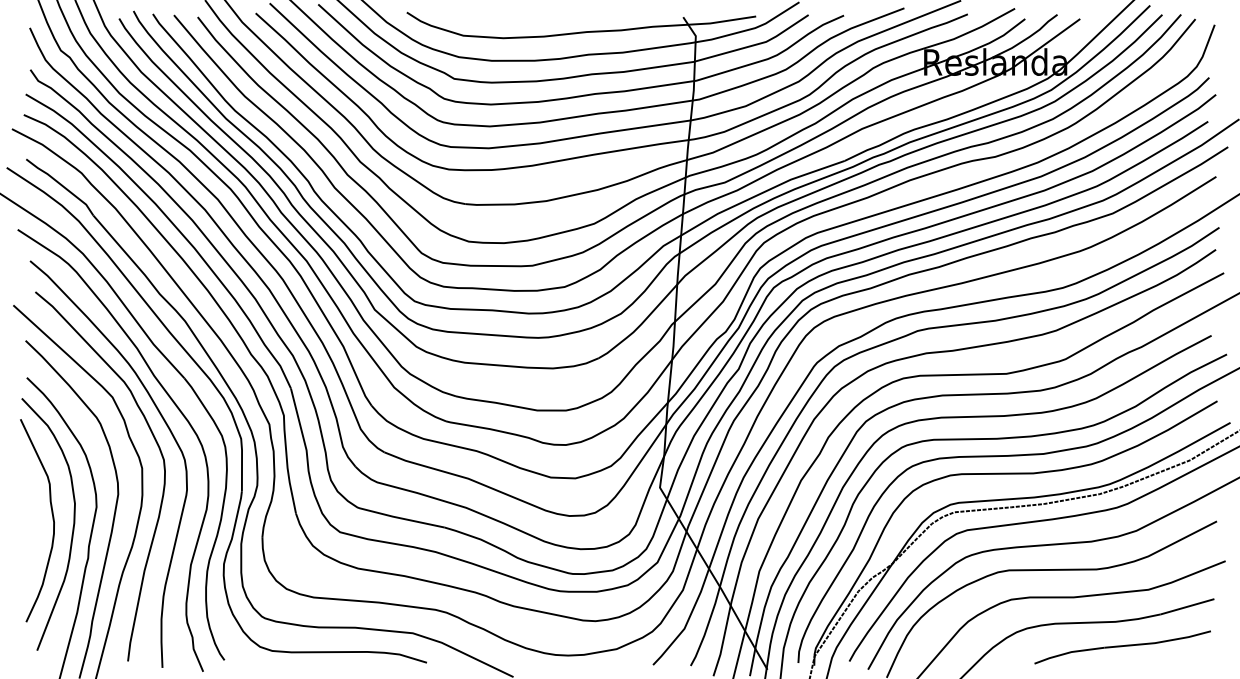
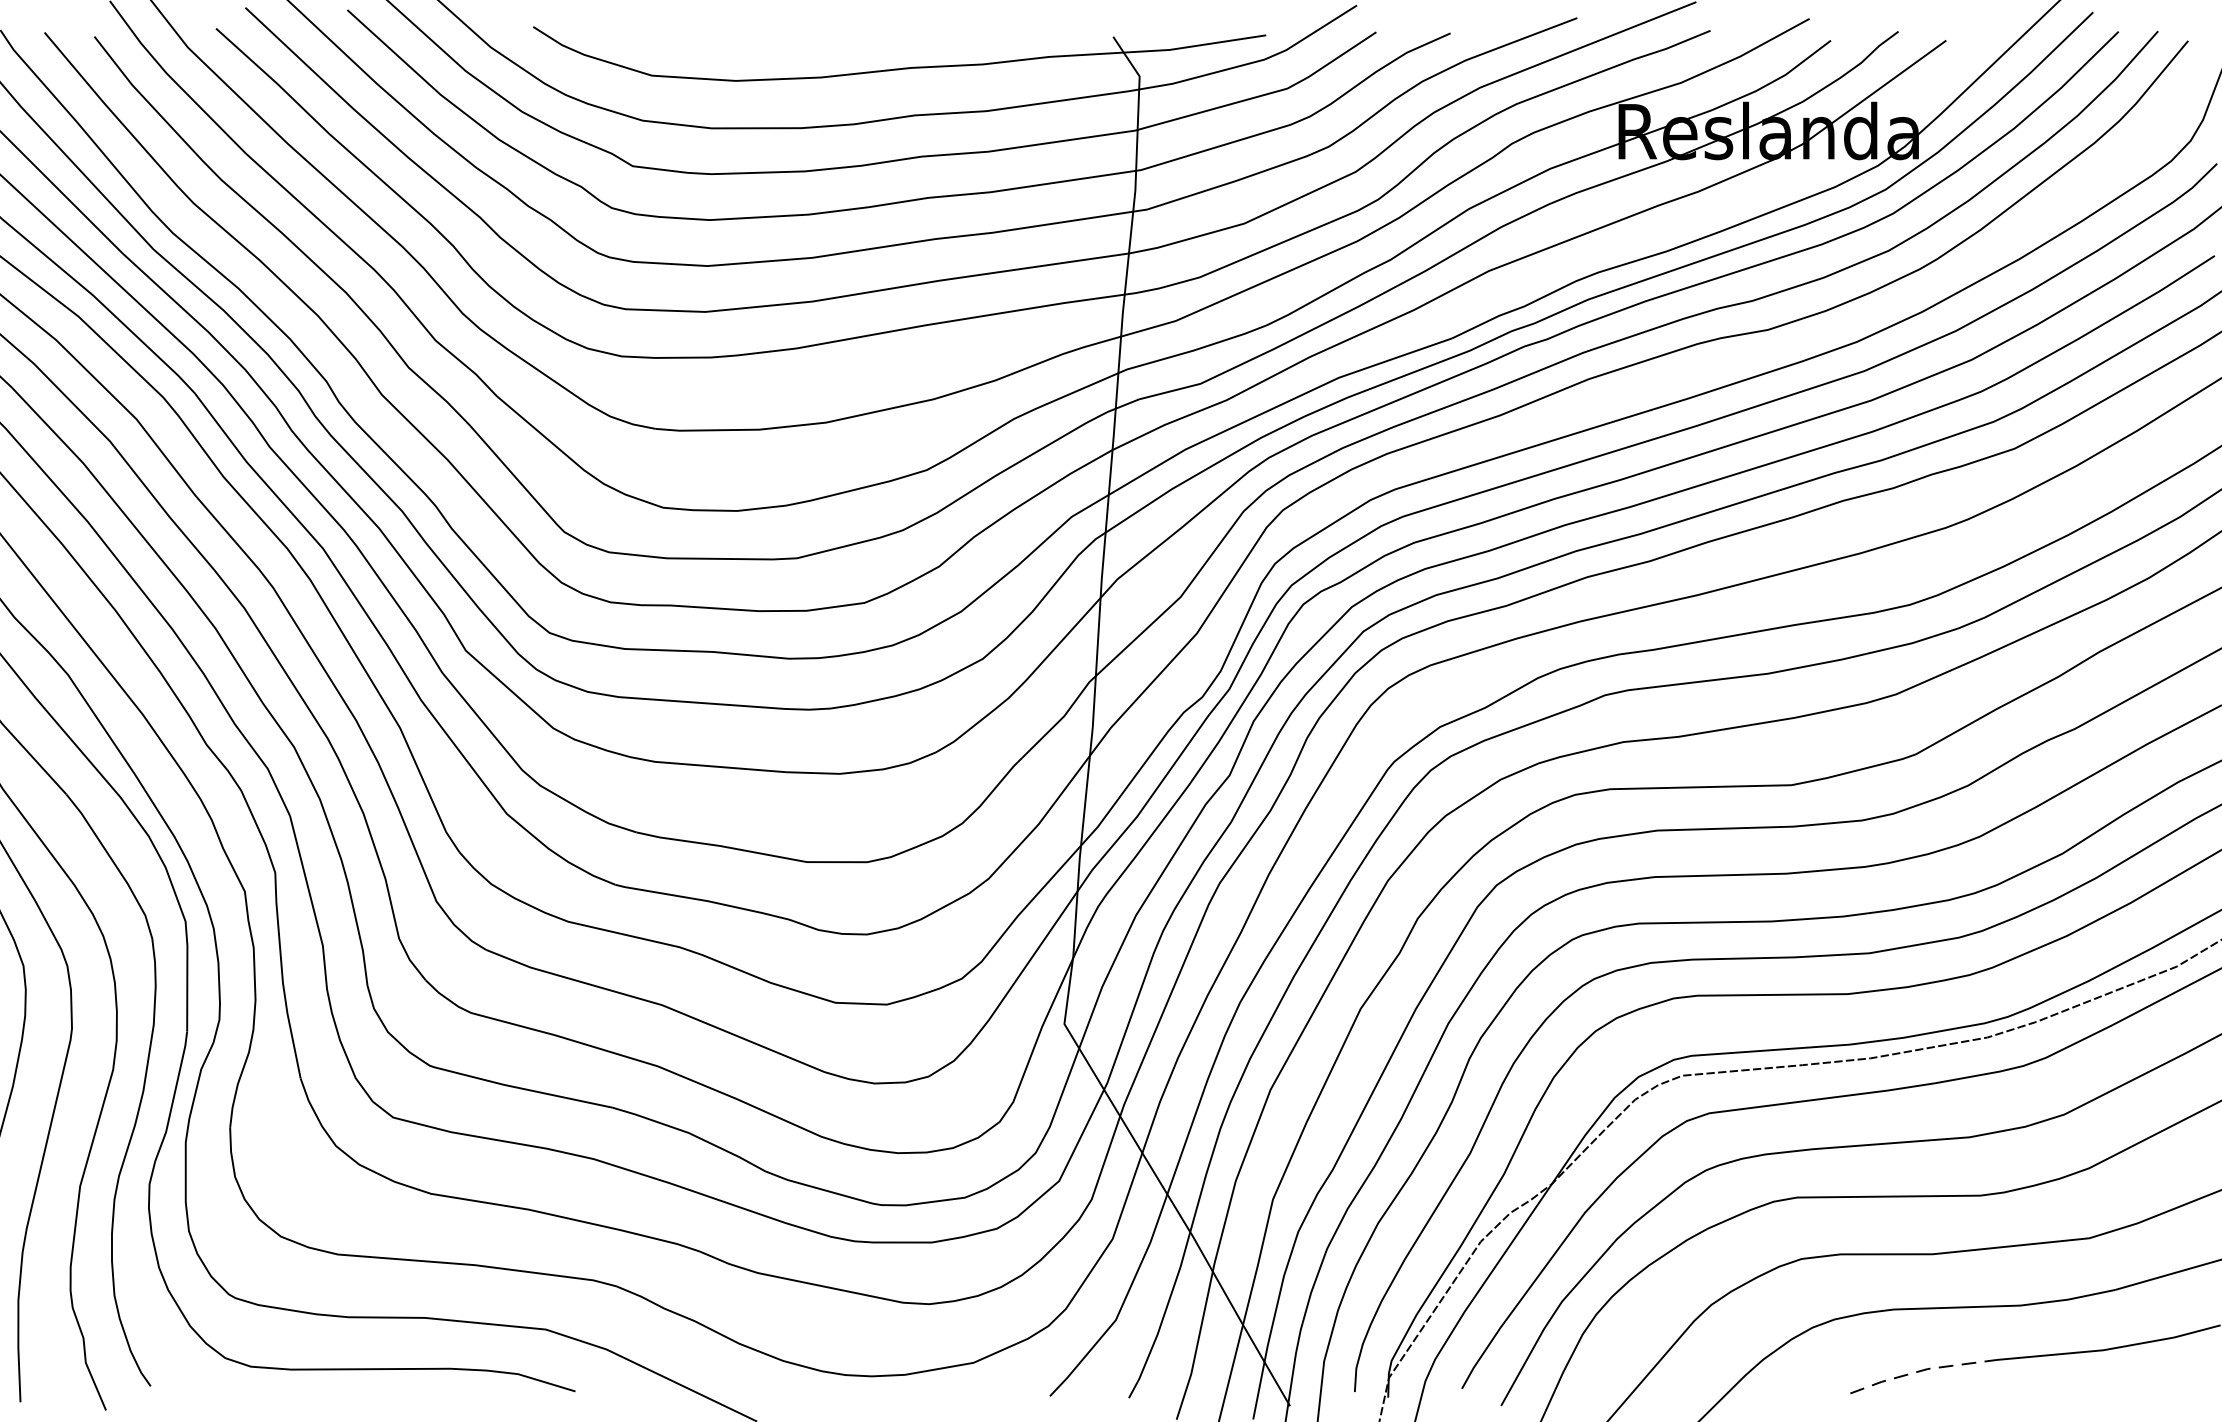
line: (1069, 652) -> (1923, 1369), solid -> dashed

